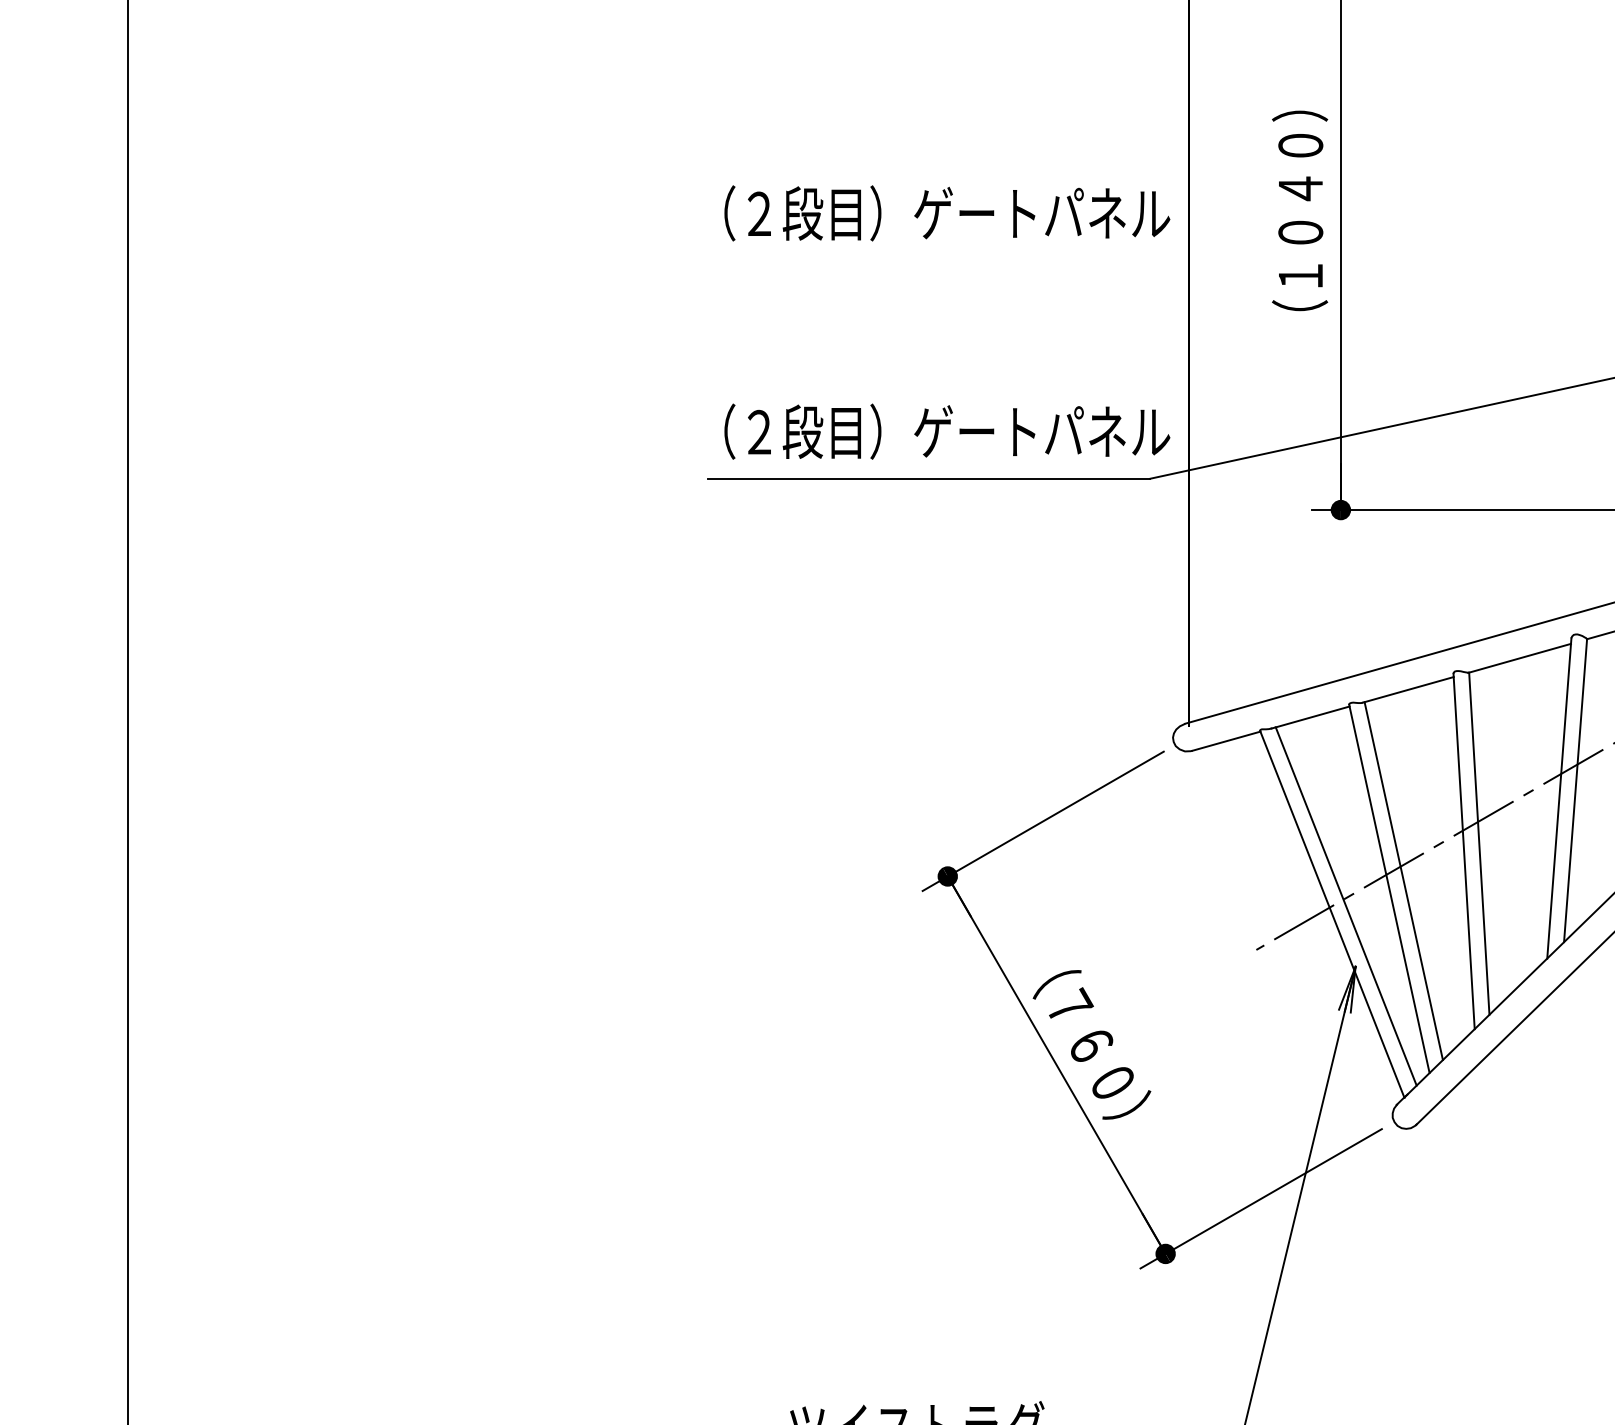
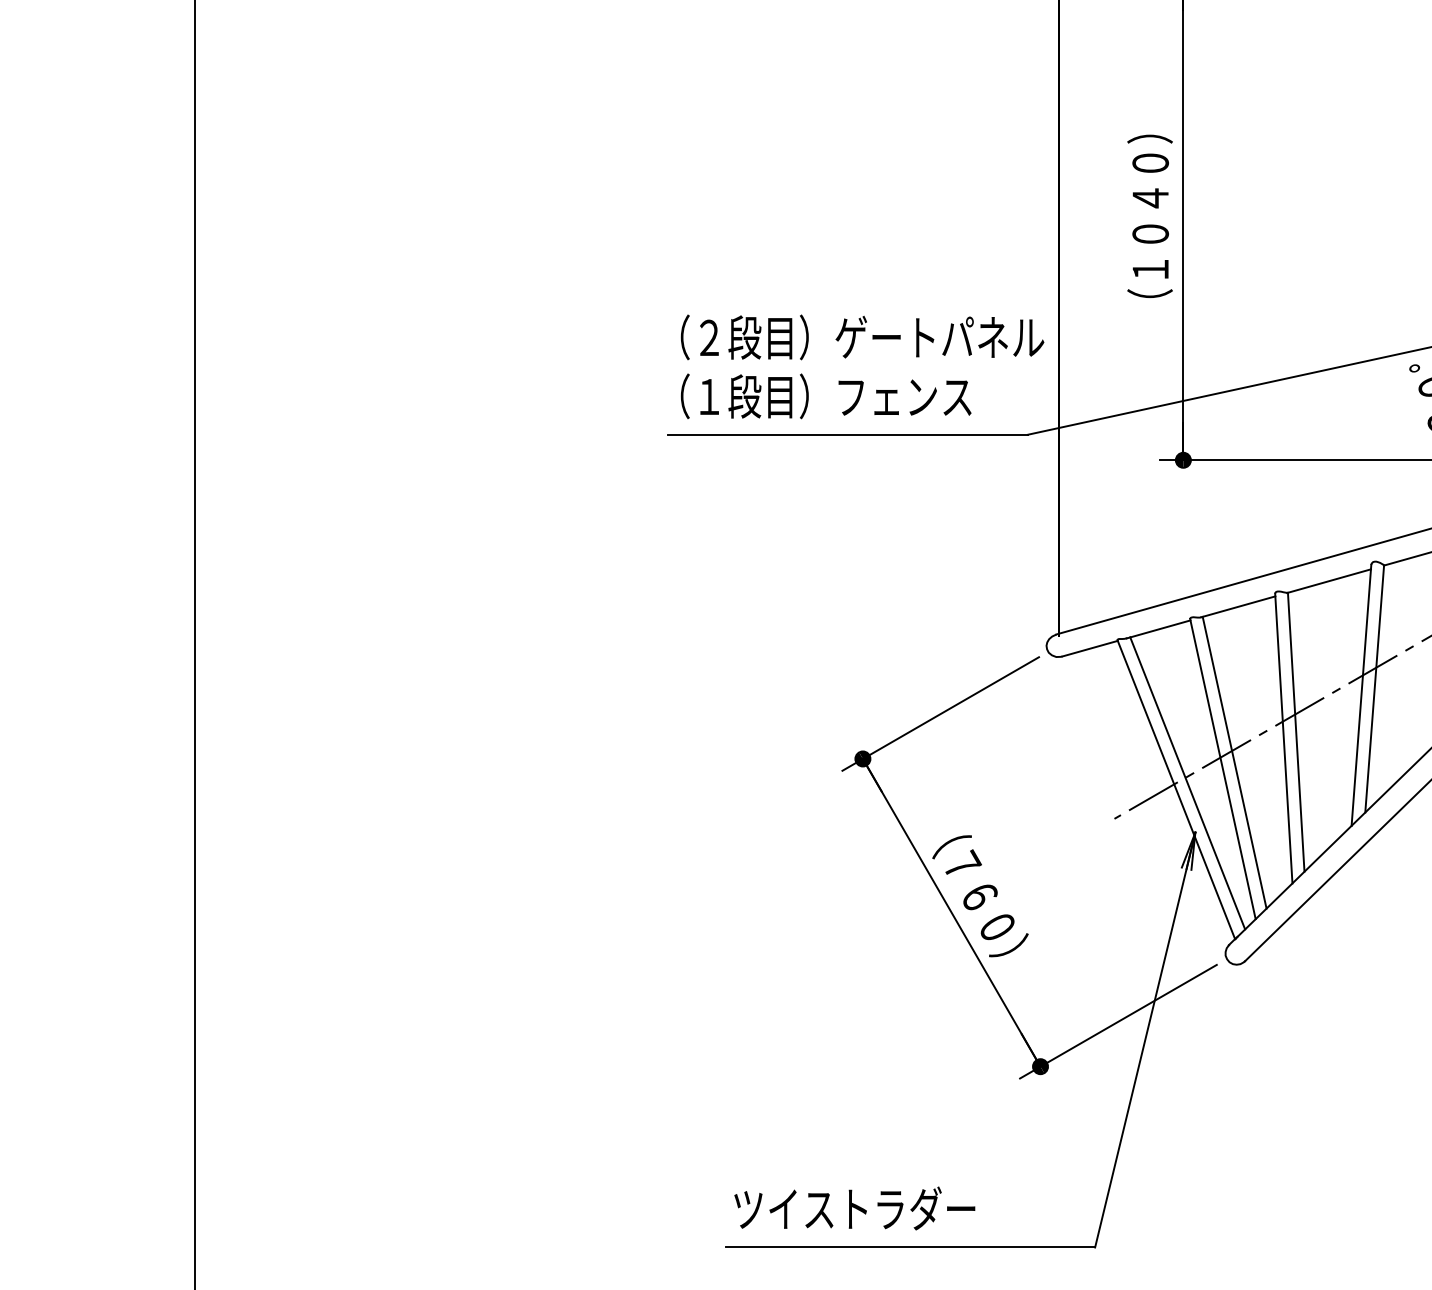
text: (947, 213) -> (862, 337), moved
text: (959, 430) -> (872, 395), （２段目）ゲートパネル -> （１段目）フェンス

